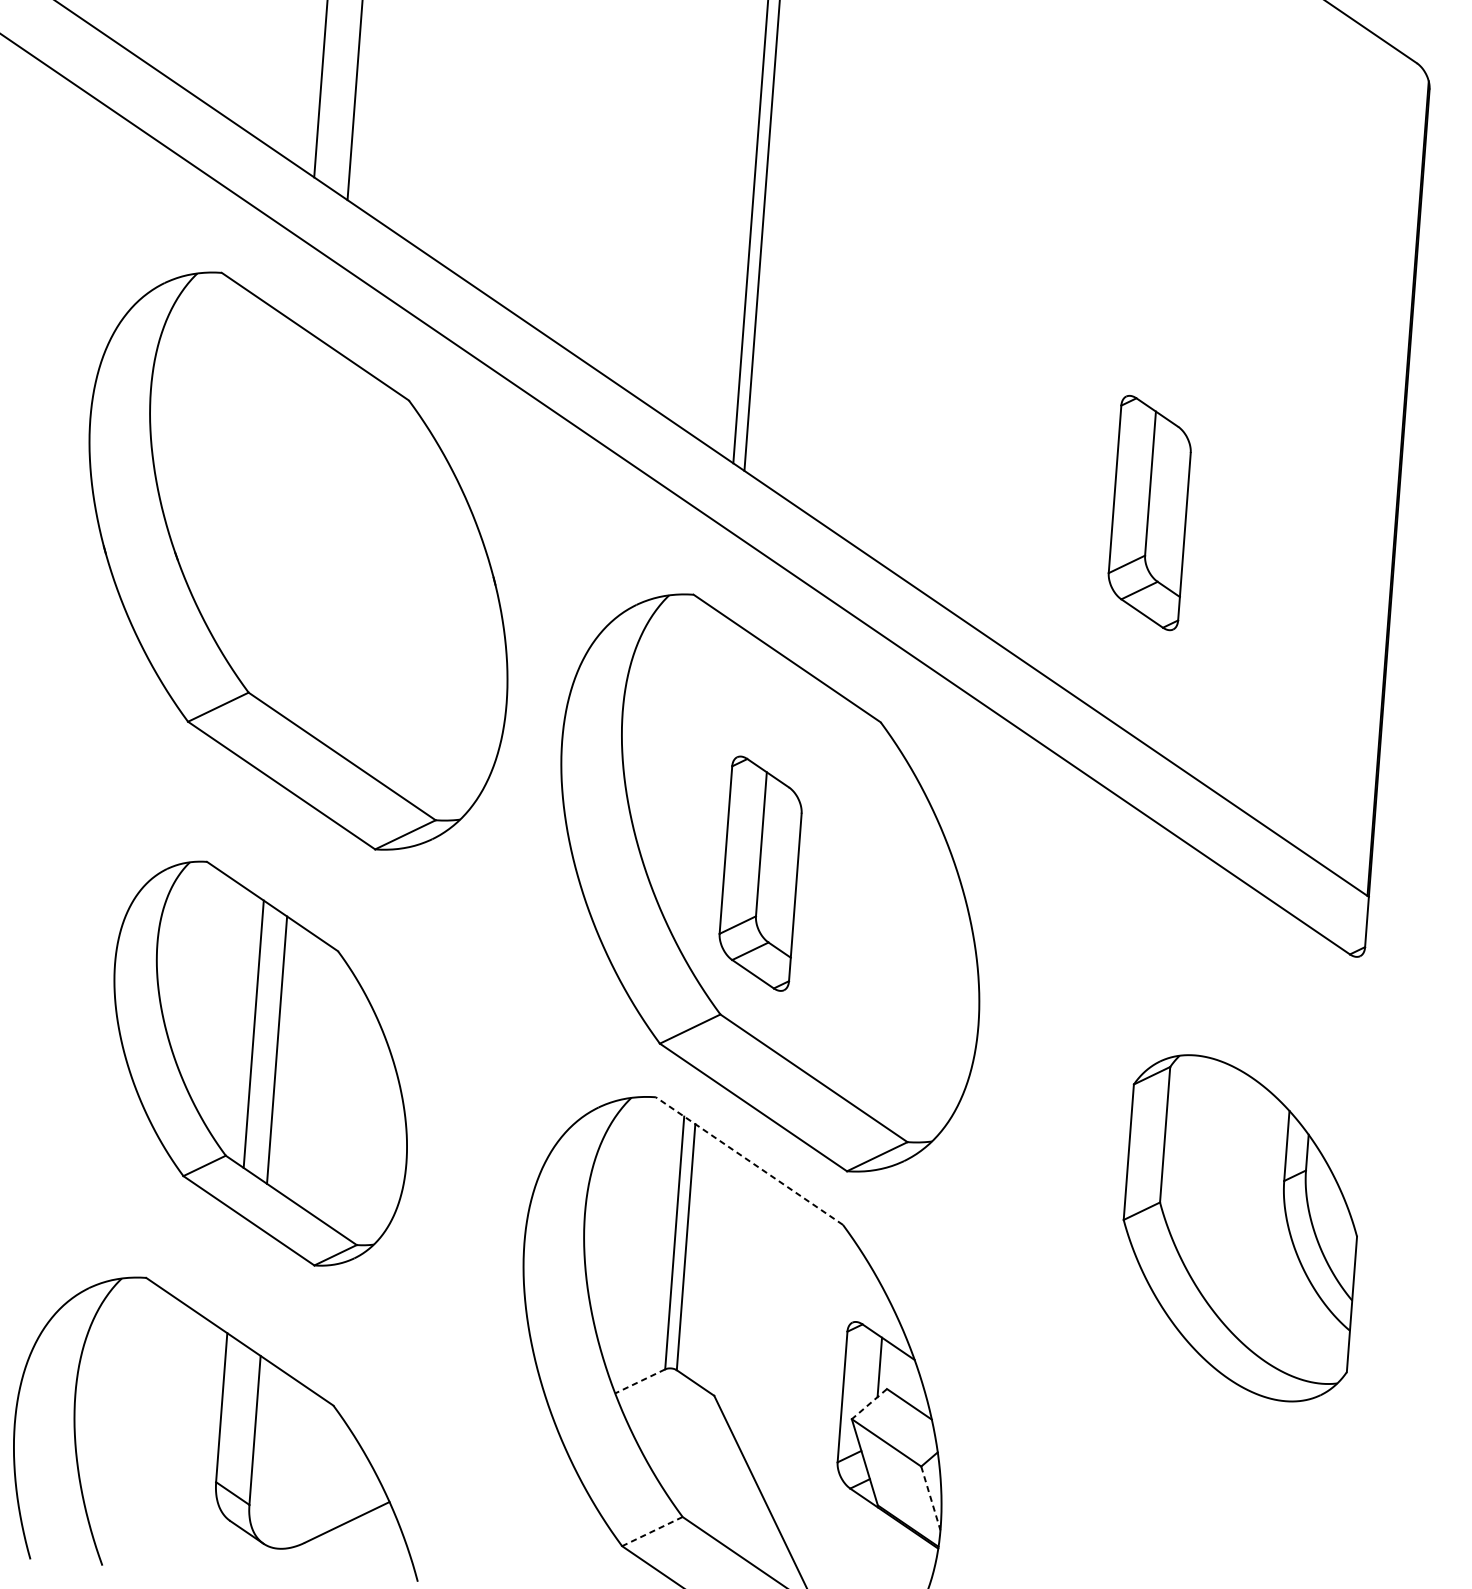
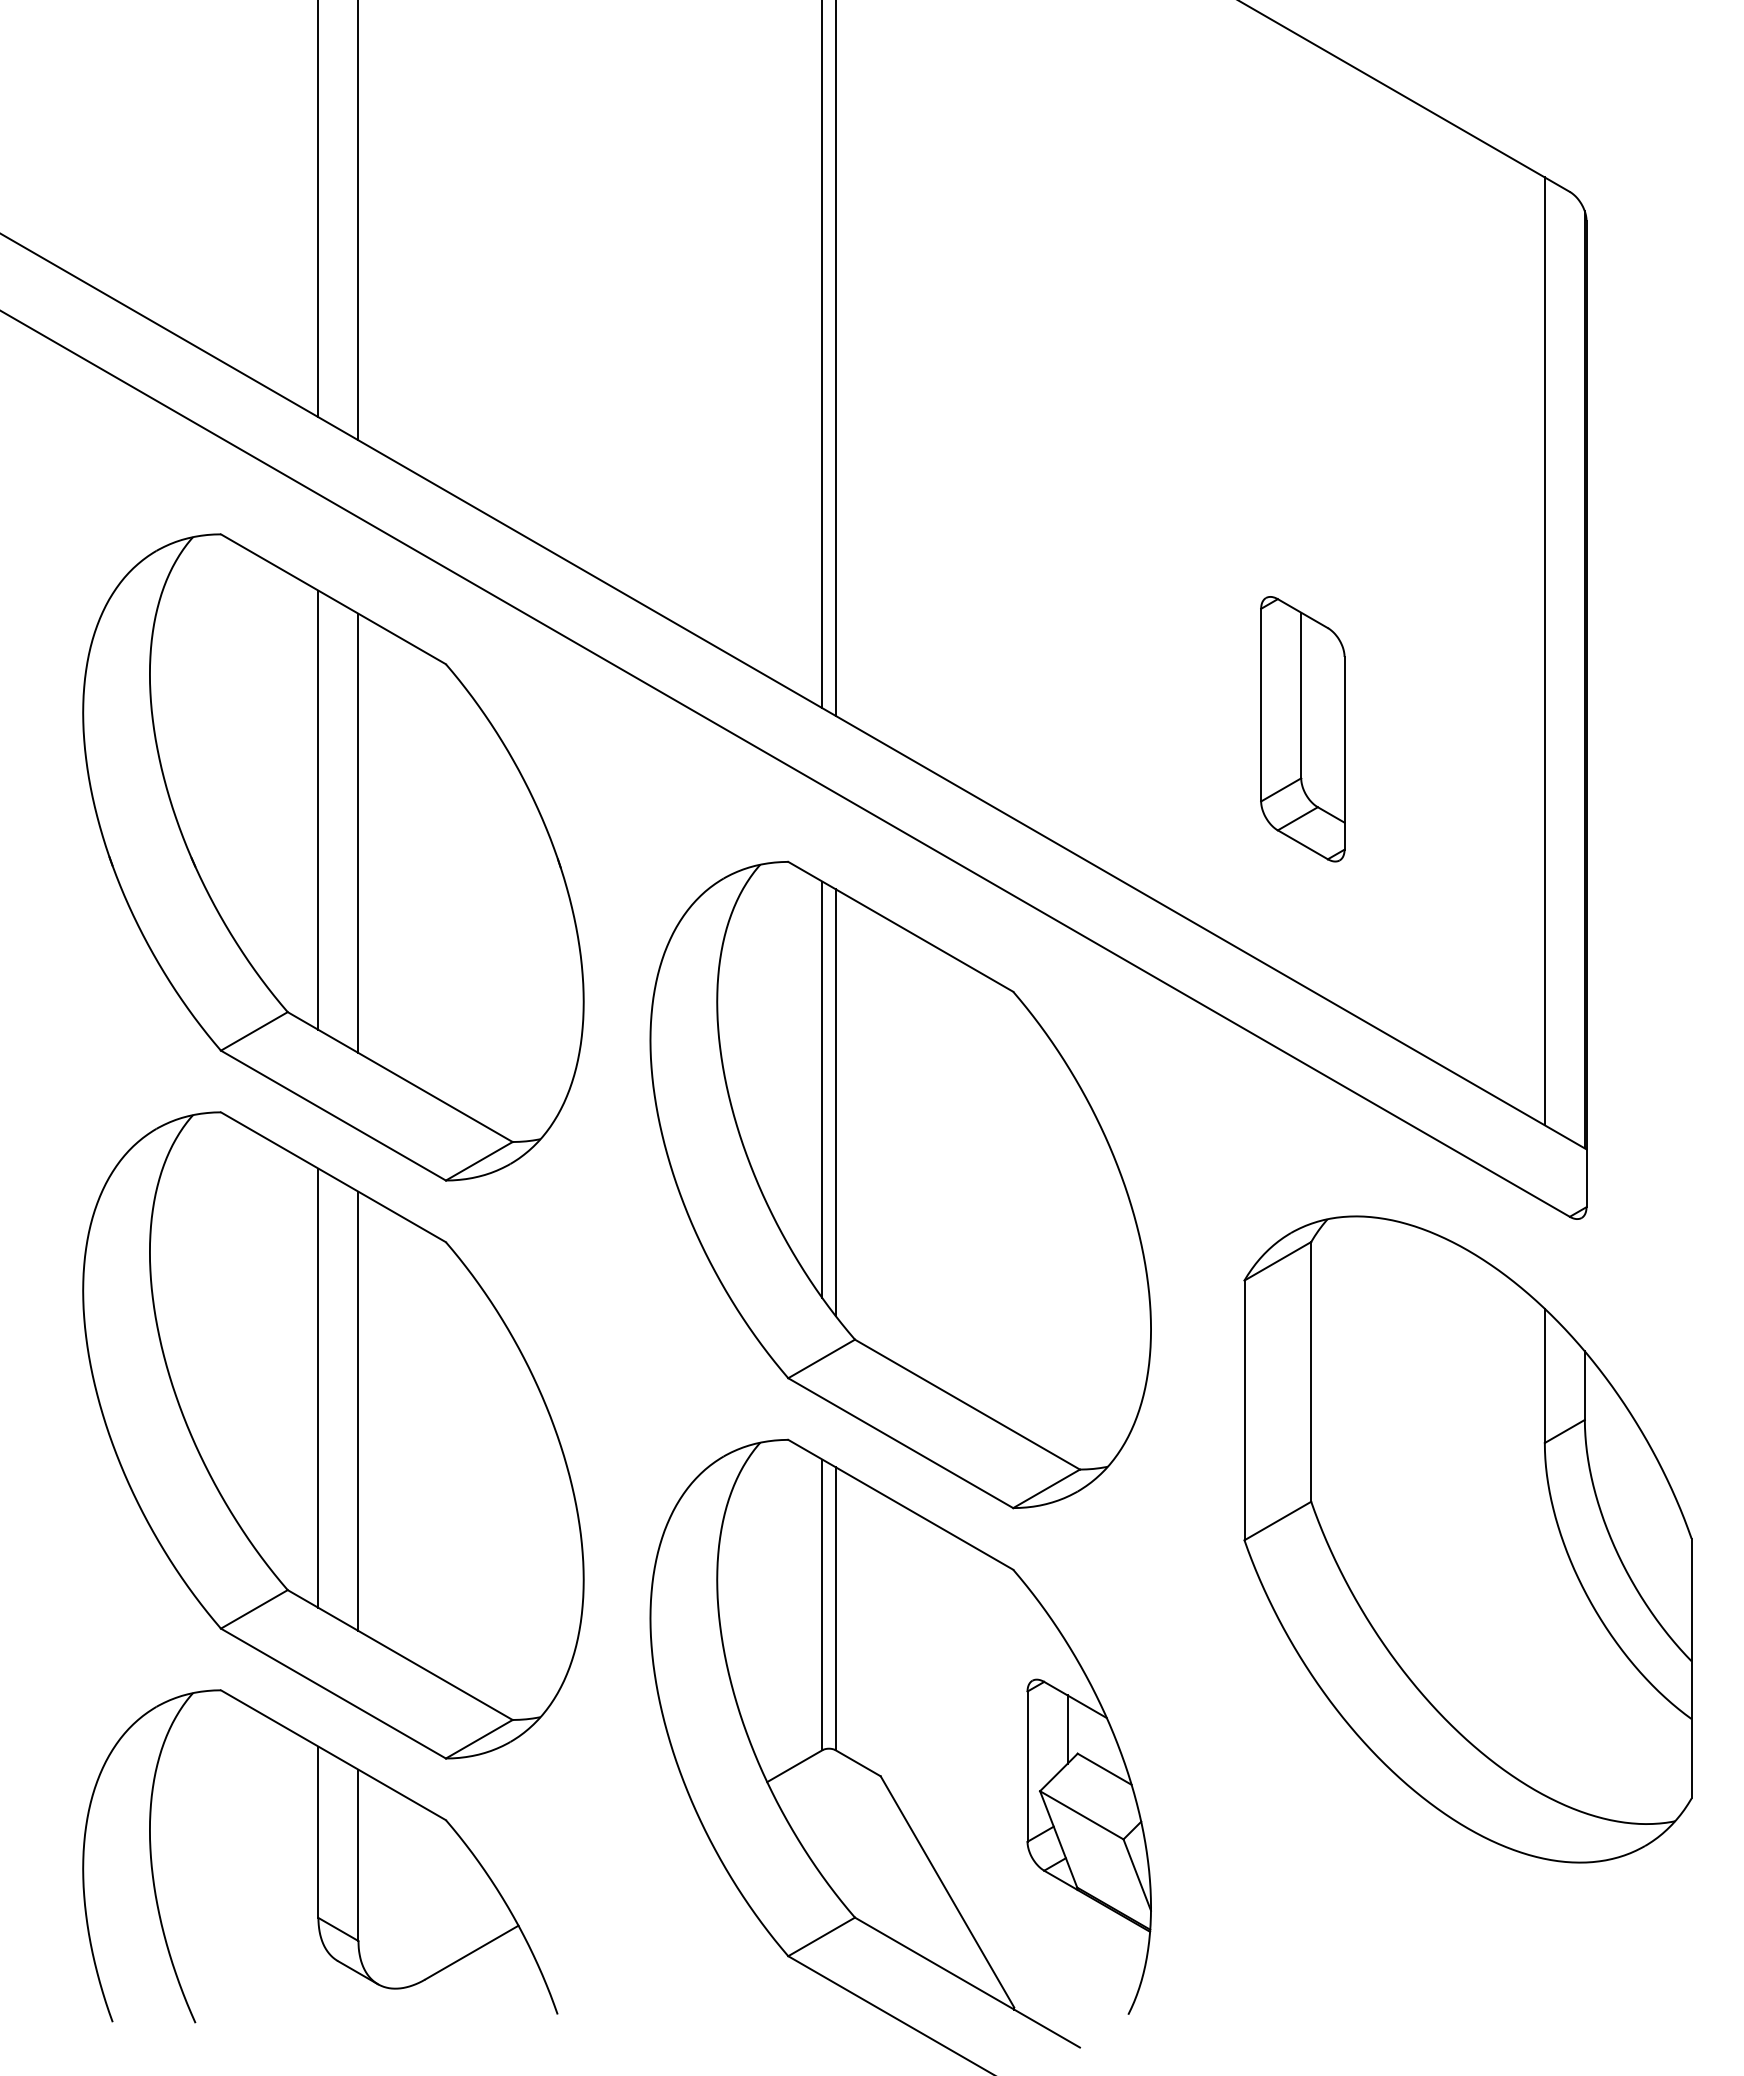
line: (1364, 461) -> (1544, 651), added
line: (288, 518) -> (318, 809), added
line: (321, 541) -> (358, 832), added
line: (708, 794) -> (822, 1089), added
line: (718, 807) -> (835, 1102), added
part: (760, 873) -> (888, 1175), removed
part: (260, 1063) -> (333, 1435), size x1.43
line: (749, 1160) -> (900, 1504), dashed -> solid
part: (1239, 1228) -> (1467, 1539), size x1.67
line: (639, 1381) -> (794, 1766), dashed -> solid
line: (869, 1404) -> (1058, 1772), dashed -> solid
line: (931, 1498) -> (1137, 1875), dashed -> solid
line: (652, 1531) -> (821, 1936), dashed -> solid

